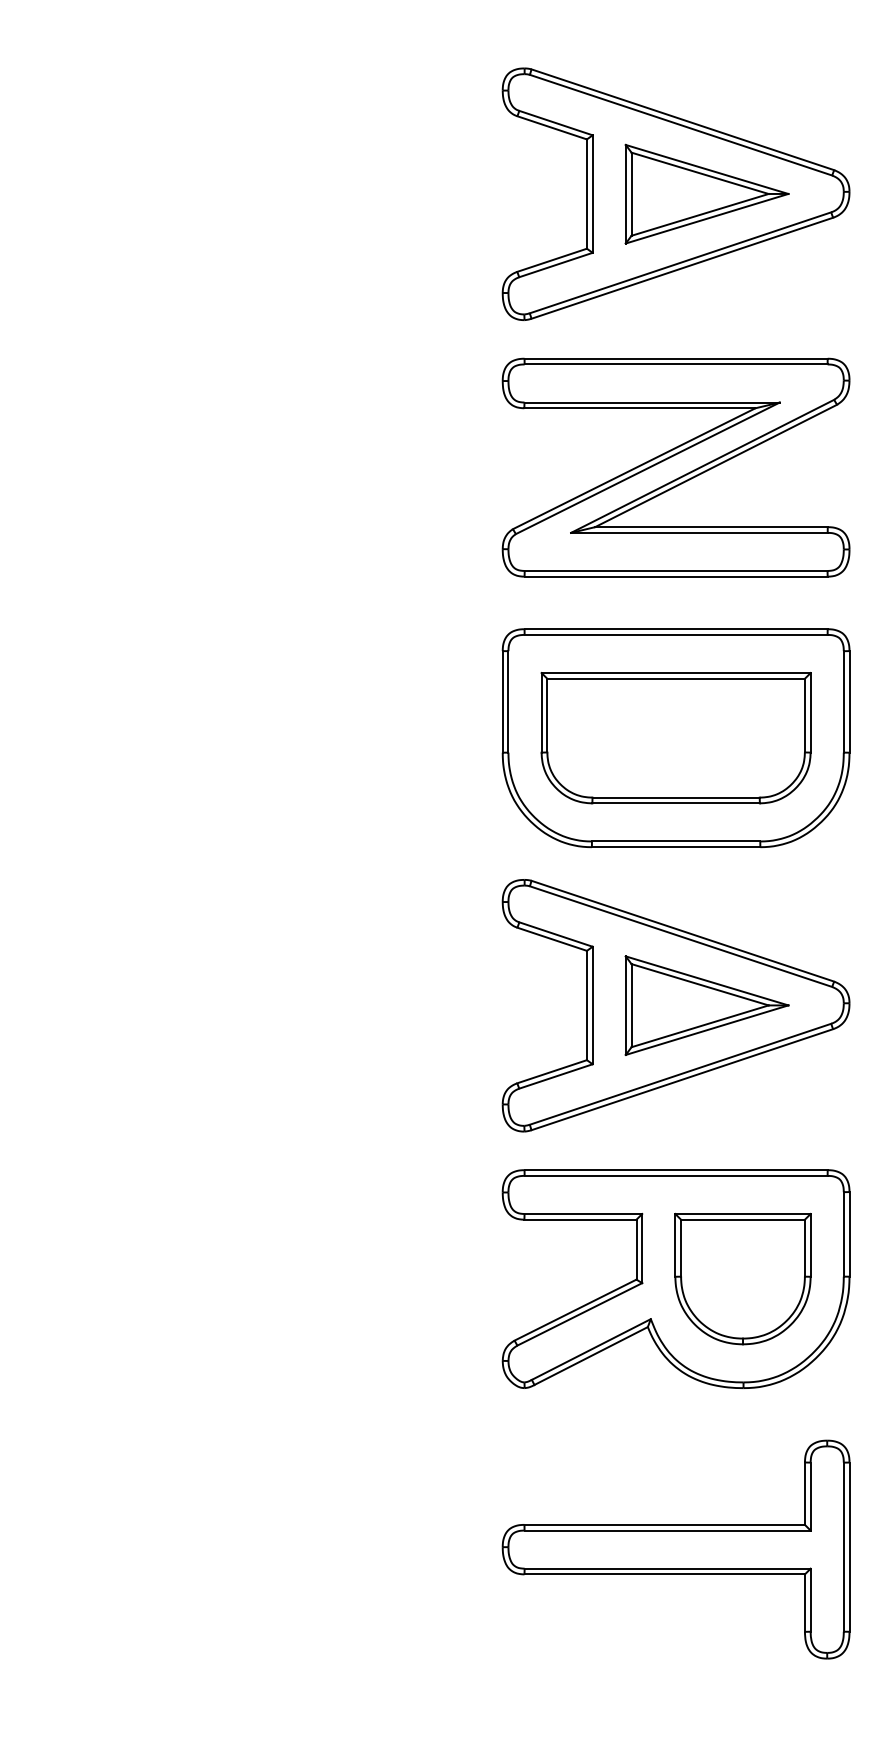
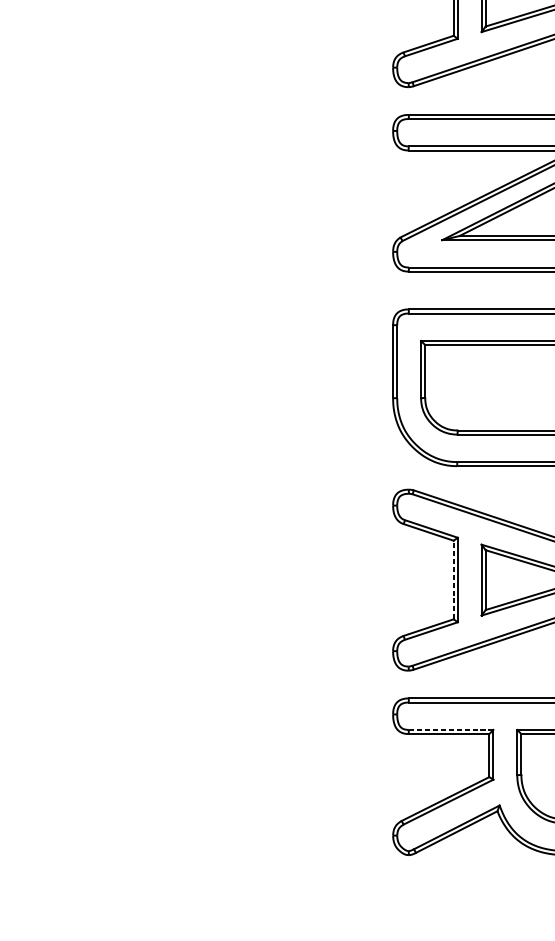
line: (586, 1005) -> (453, 580), solid -> dashed
line: (583, 1214) -> (451, 730), solid -> dashed

